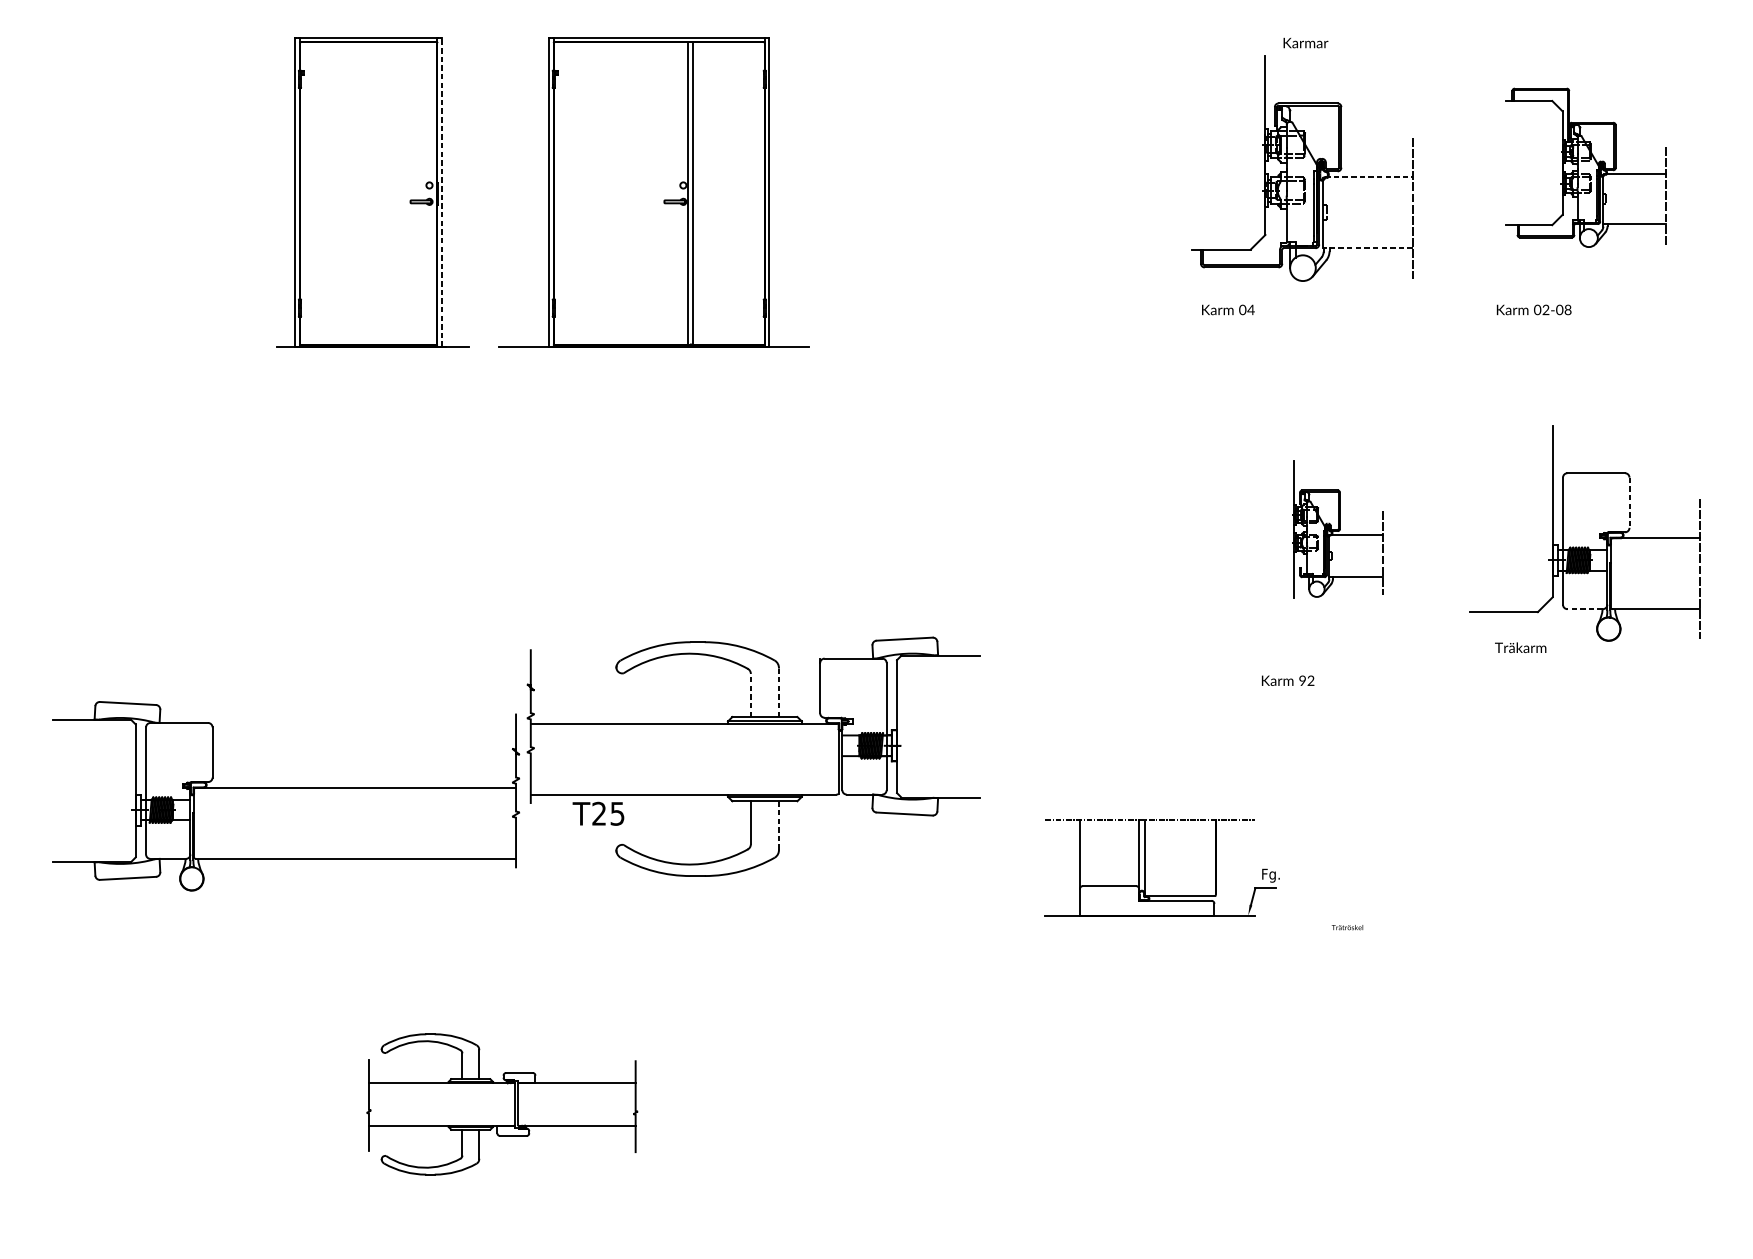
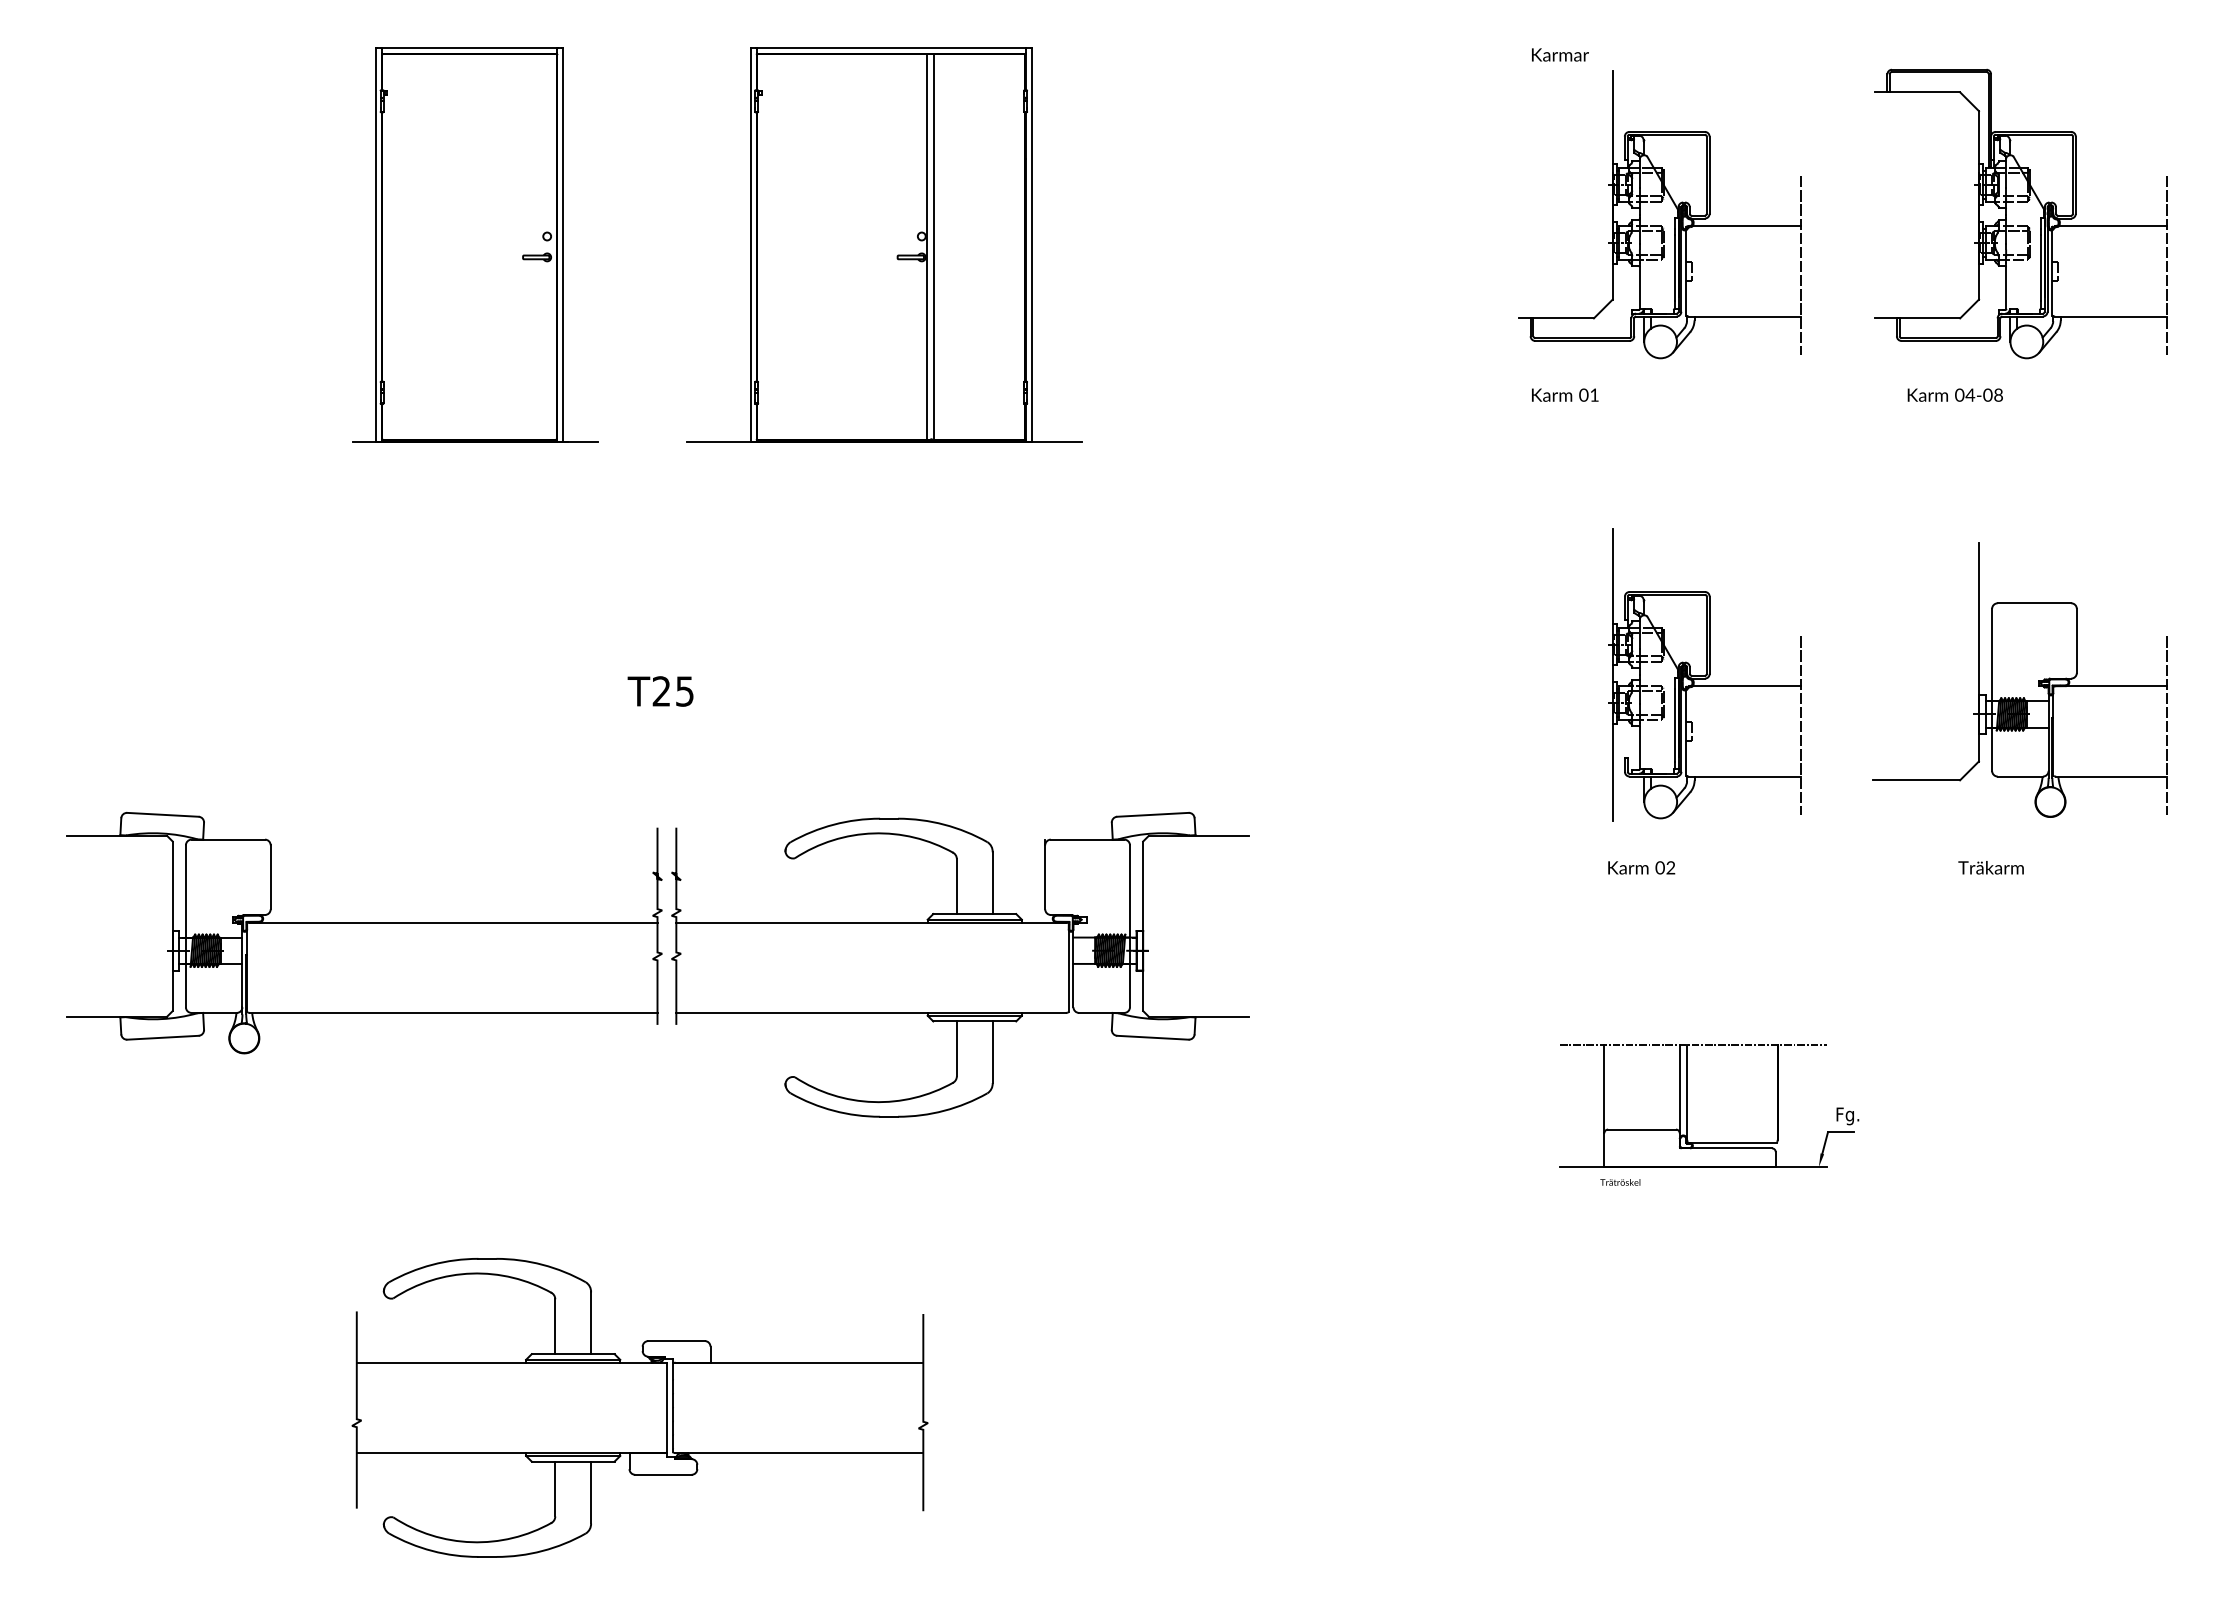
text: (1306, 42) -> (1560, 54), moved
part: (1585, 167) -> (2020, 213), size x1.43
line: (1368, 177) -> (1744, 226), dashed -> solid
line: (441, 191) -> (562, 244), dashed -> solid
part: (654, 191) -> (884, 244), moved
line: (1368, 248) -> (1744, 316), dashed -> solid
text: (1251, 309) -> (1594, 394), 04 -> 01
text: (1546, 309) -> (1970, 394), 02-08 -> 04-08
line: (1629, 503) -> (2076, 641), dashed -> solid
part: (1337, 529) -> (1704, 674), size x1.67
line: (1585, 609) -> (2020, 776), dashed -> solid
text: (1520, 647) -> (1990, 867), moved
text: (1302, 681) -> (1659, 868), 92 -> 02
line: (778, 693) -> (992, 883), dashed -> solid
line: (750, 695) -> (956, 886), dashed -> solid
part: (286, 795) -> (364, 932), moved
text: (598, 813) -> (660, 691), moved
line: (778, 825) -> (992, 1052), dashed -> solid
part: (1145, 867) -> (1687, 1105), moved
text: (1347, 927) -> (1620, 1182), moved
part: (501, 1104) -> (639, 1407), size x1.67

